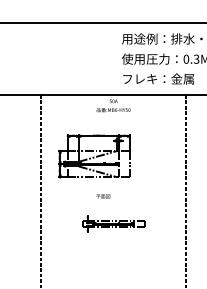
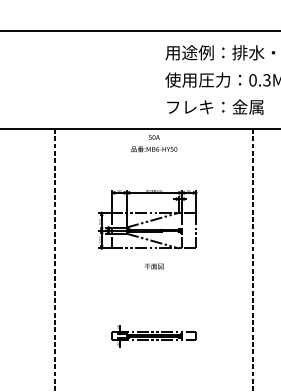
part: (93, 155) -> (147, 219), moved
text: (102, 196) -> (153, 266), moved
part: (113, 224) -> (153, 336), moved

